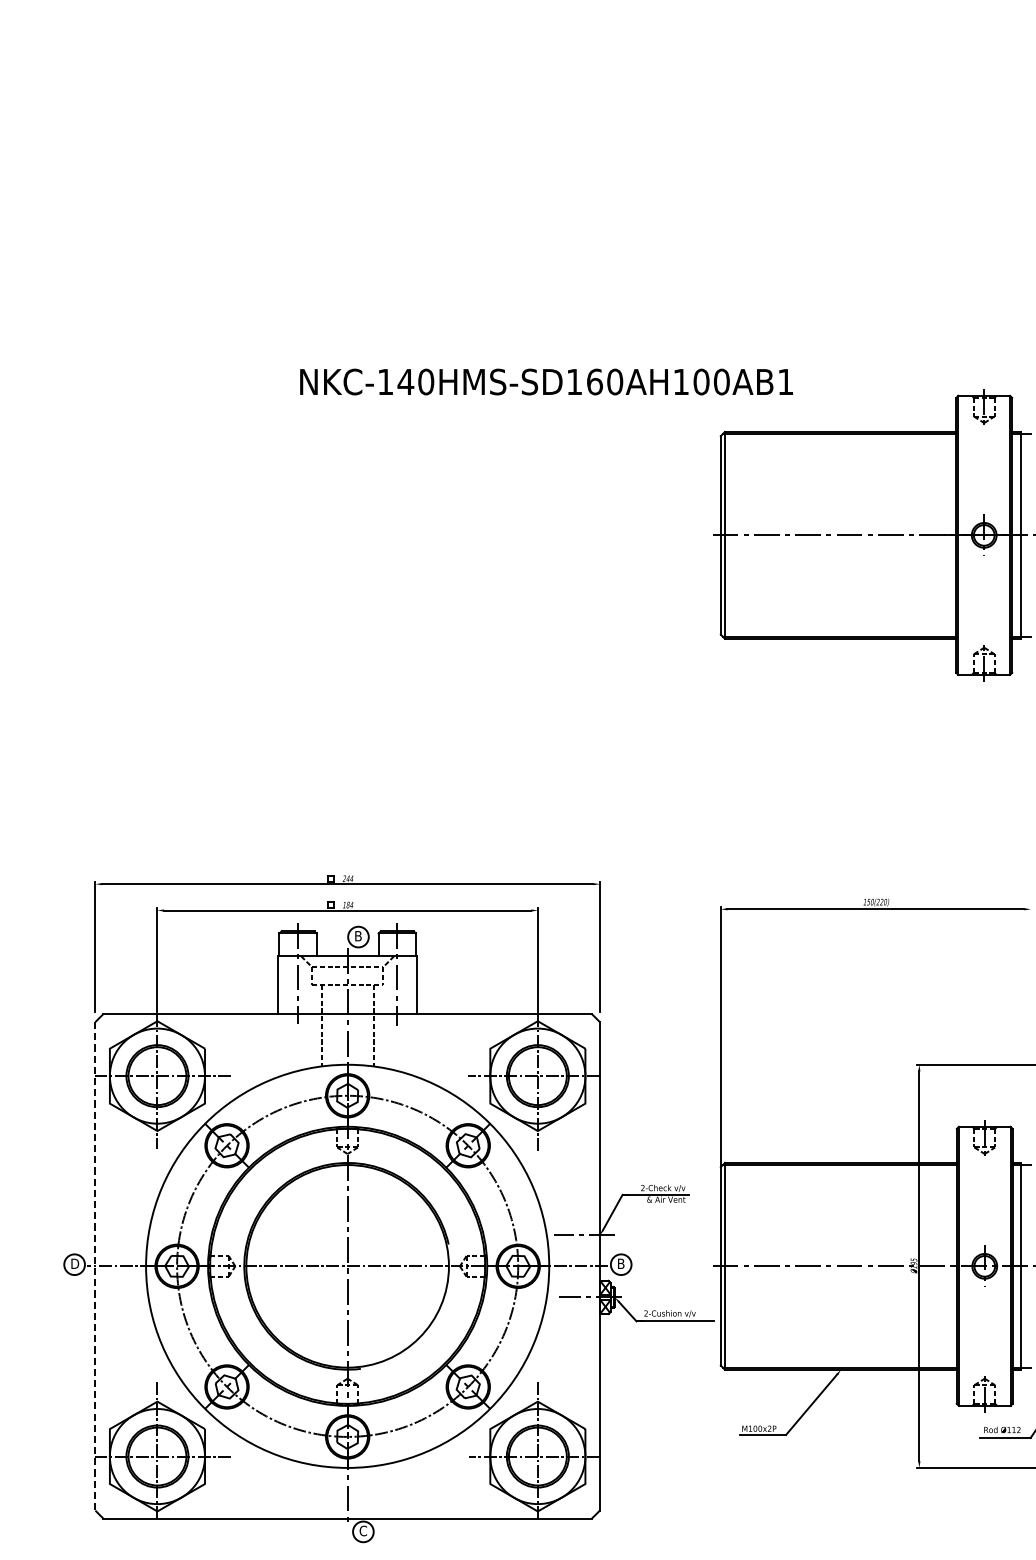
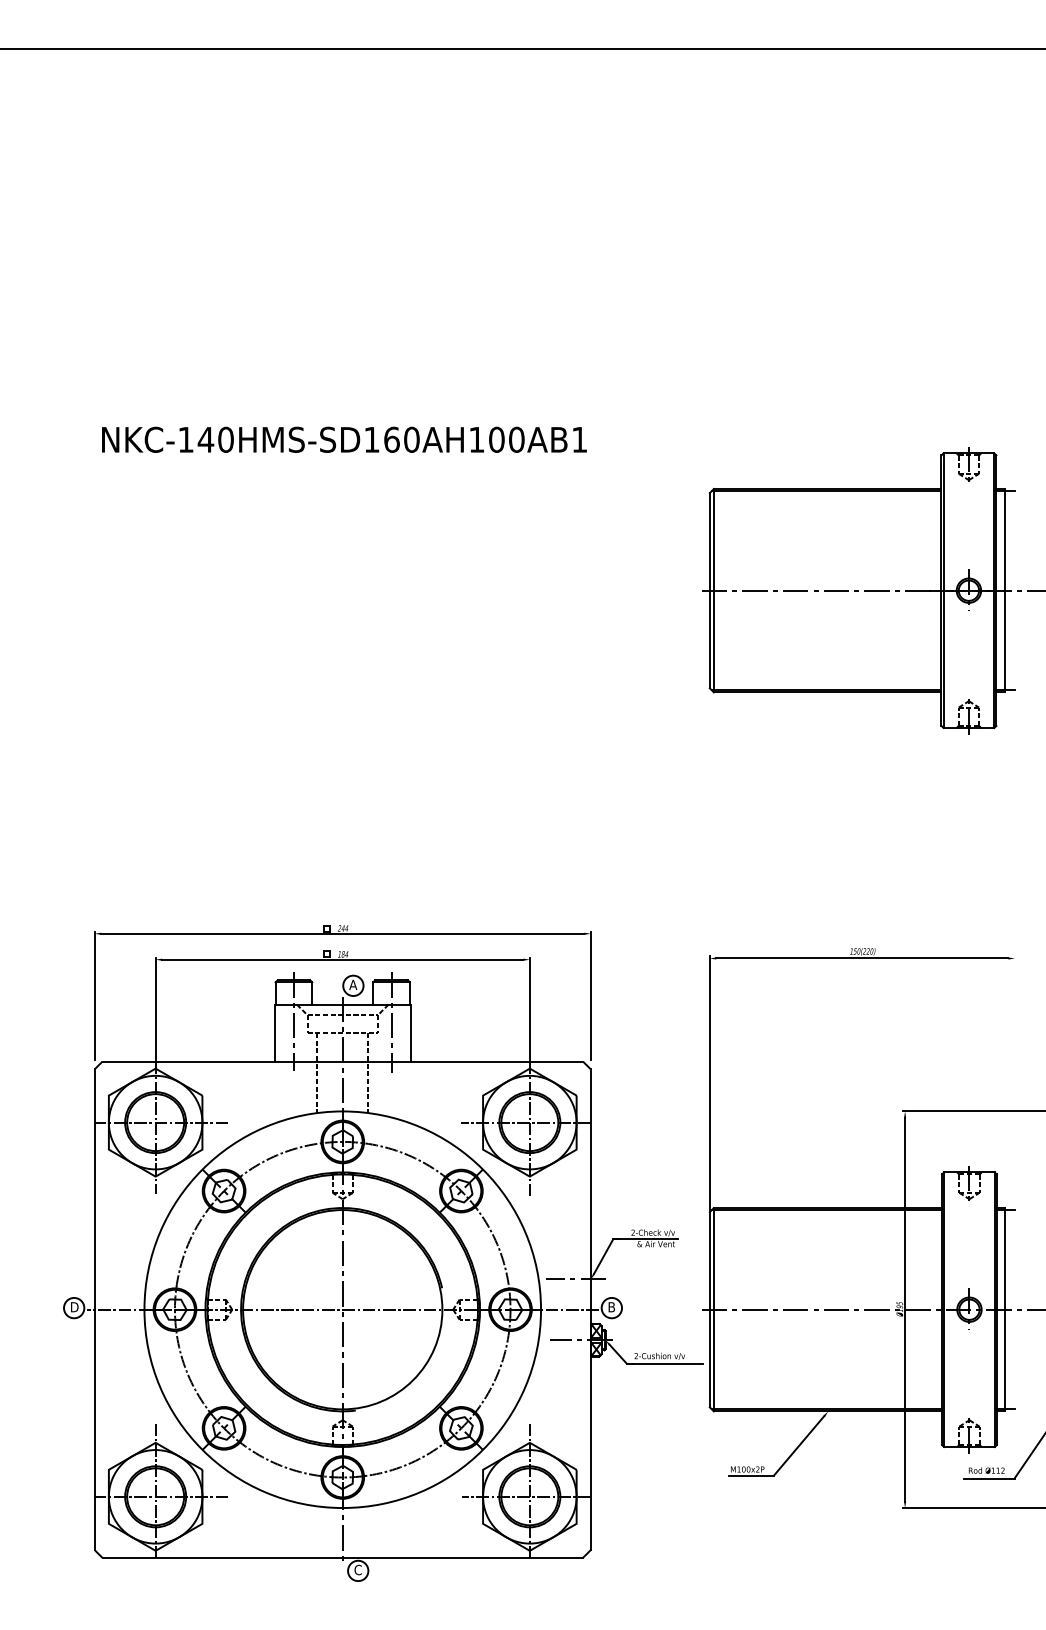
text: (546, 381) -> (344, 439), moved
text: (358, 935) -> (353, 984), B -> A
line: (95, 1267) -> (94, 1310), dashed -> solid

